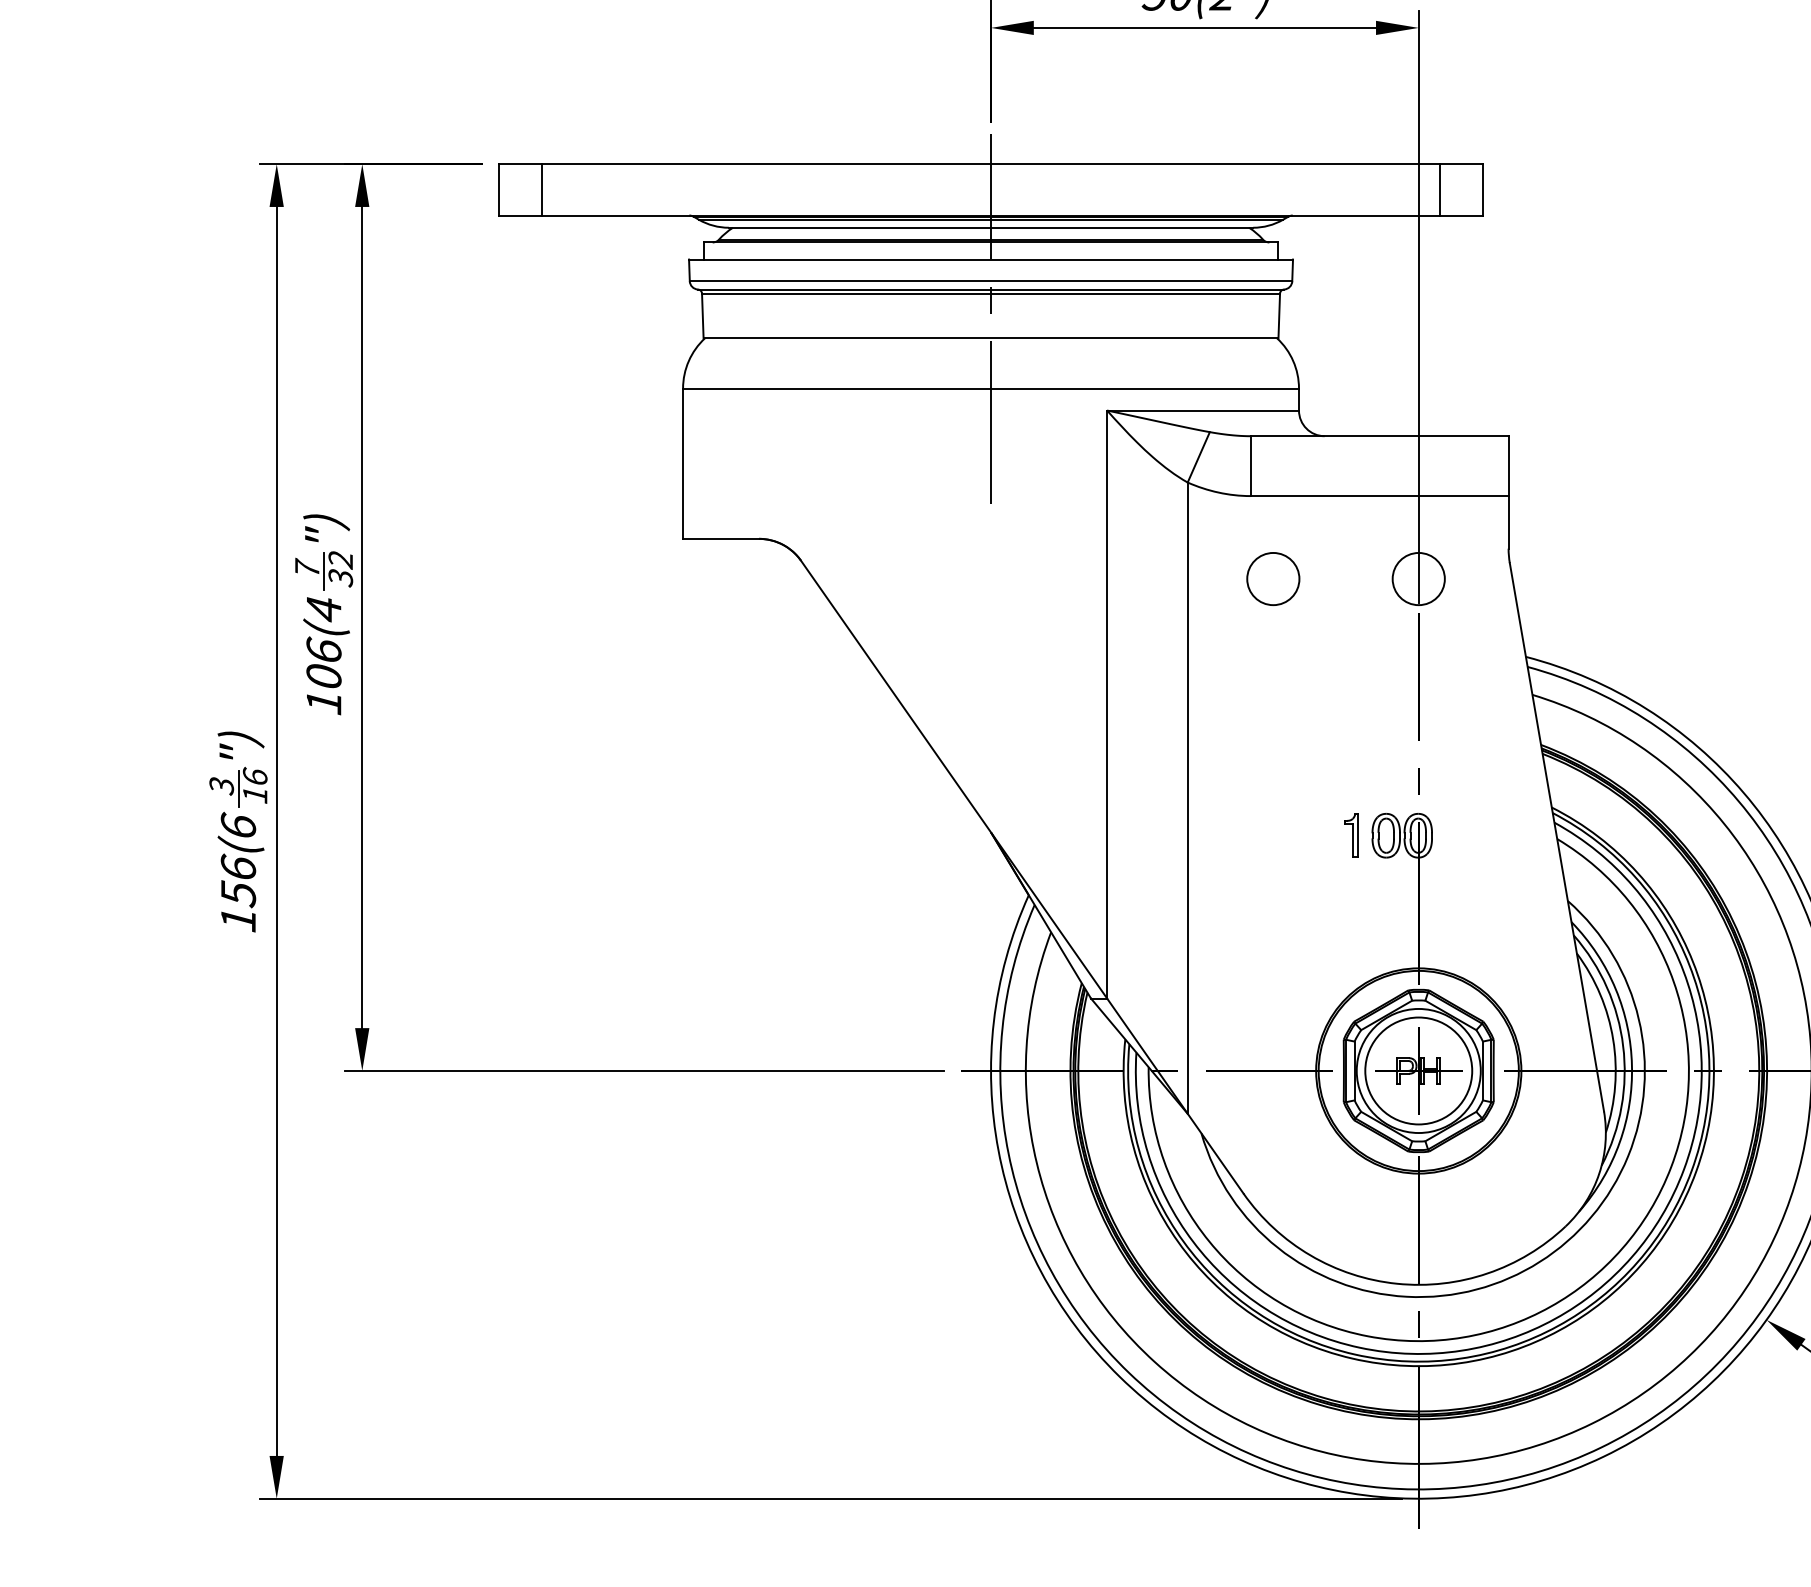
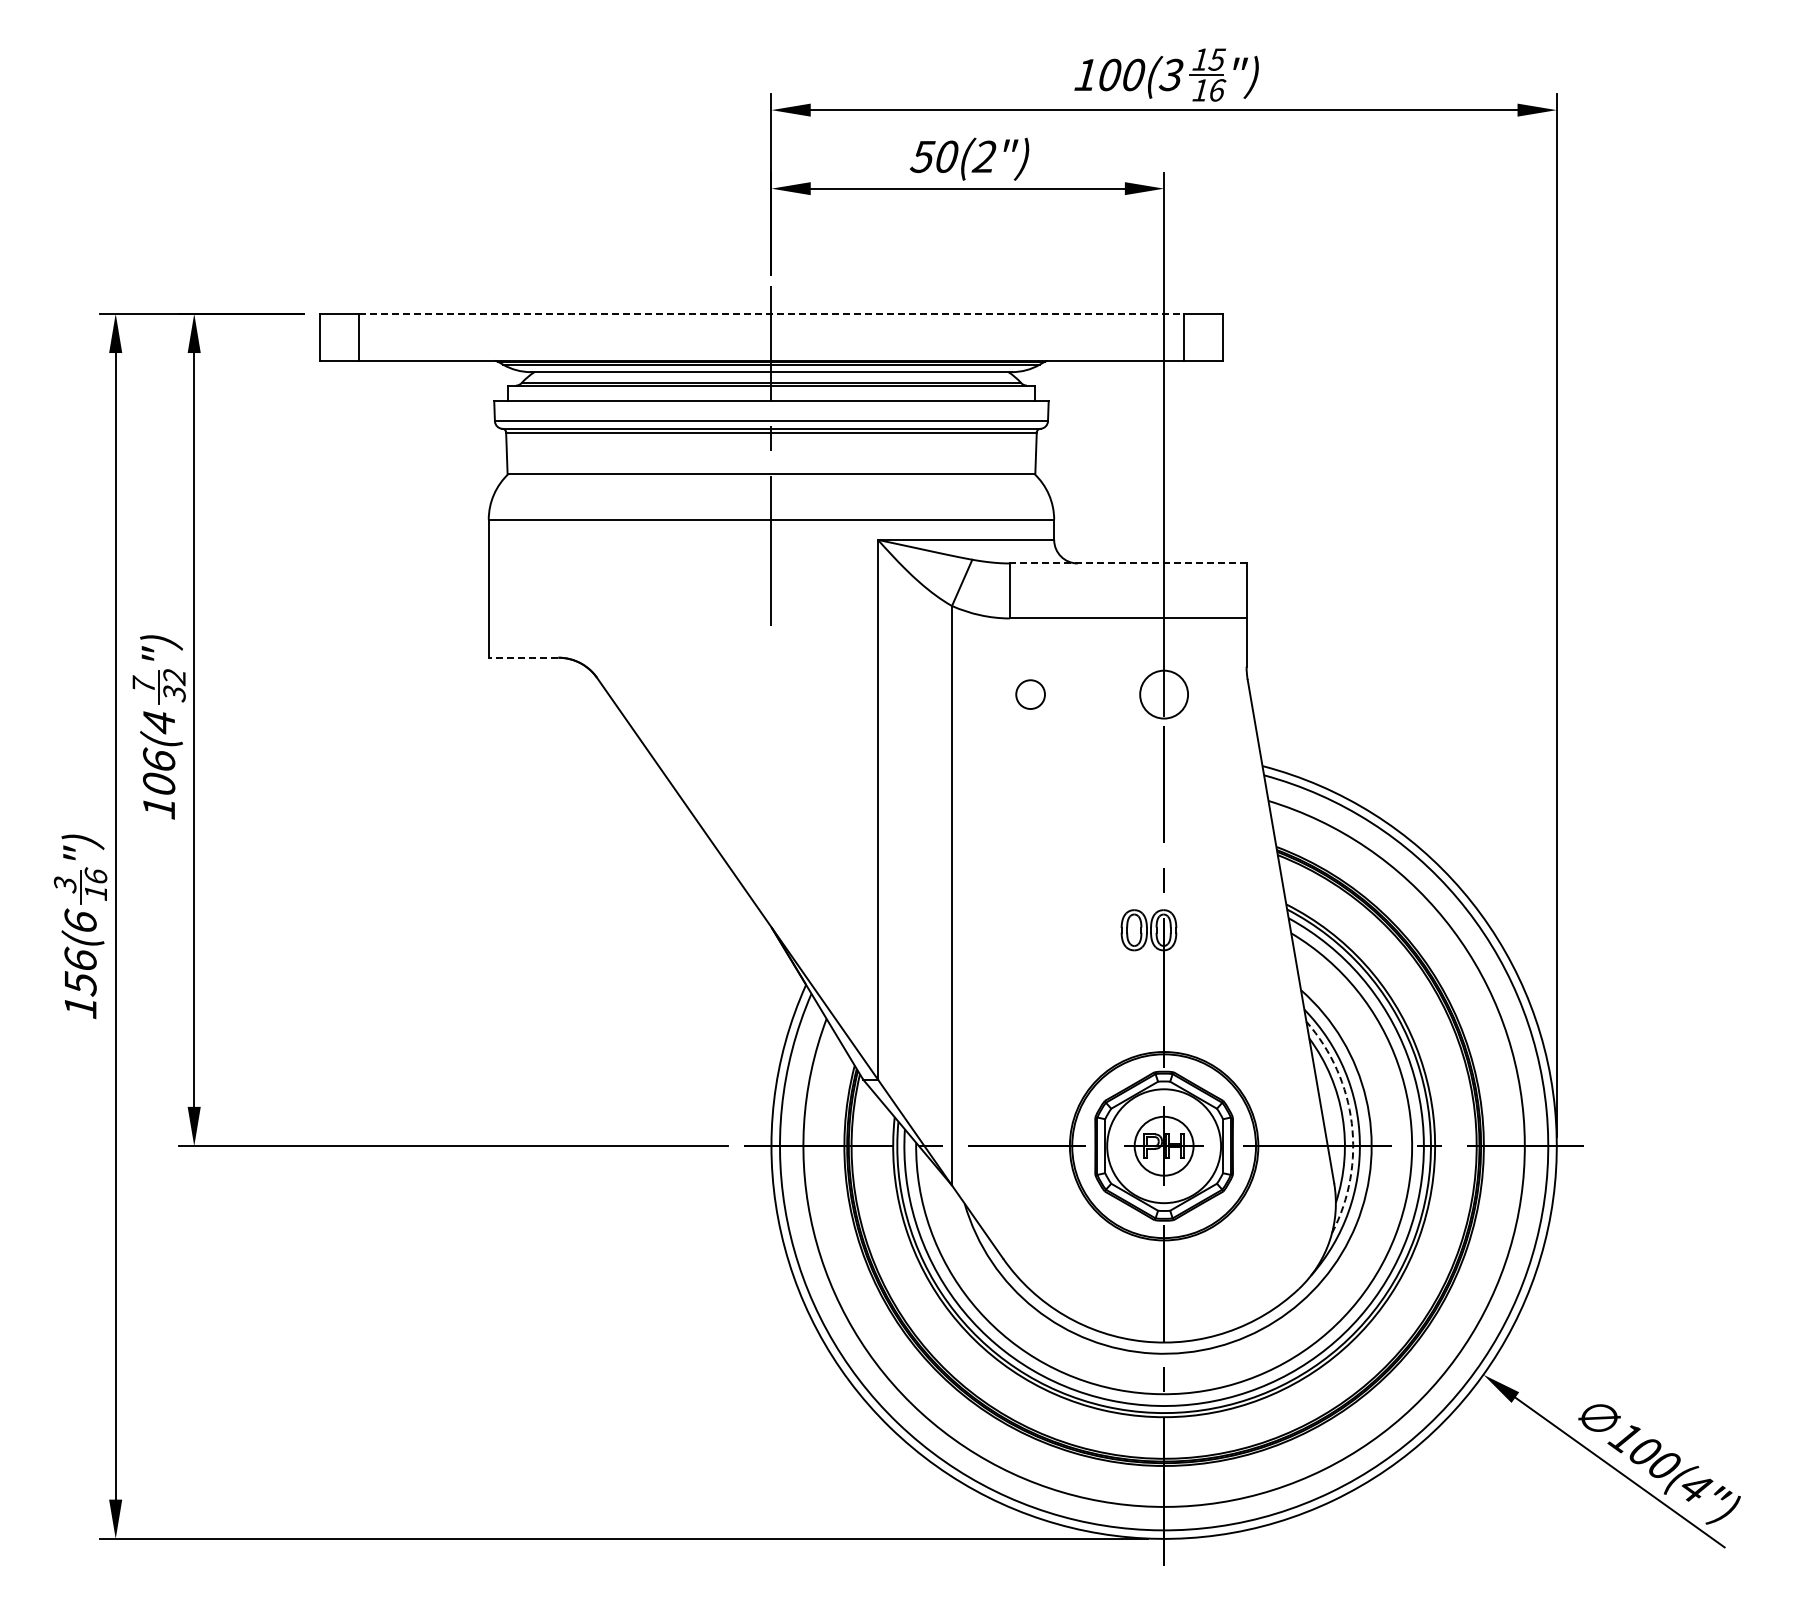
line: (991, 163) -> (771, 313), solid -> dashed
line: (1378, 436) -> (1127, 563), solid -> dashed
line: (720, 538) -> (523, 657), solid -> dashed
circle: (1273, 578) -> (1030, 694), size x0.6
part: (1351, 834) -> (1102, 929), removed
arc: (1622, 1046) -> (1351, 1123), solid -> dashed
circle: (1419, 1071) -> (1164, 1146), size x0.6

